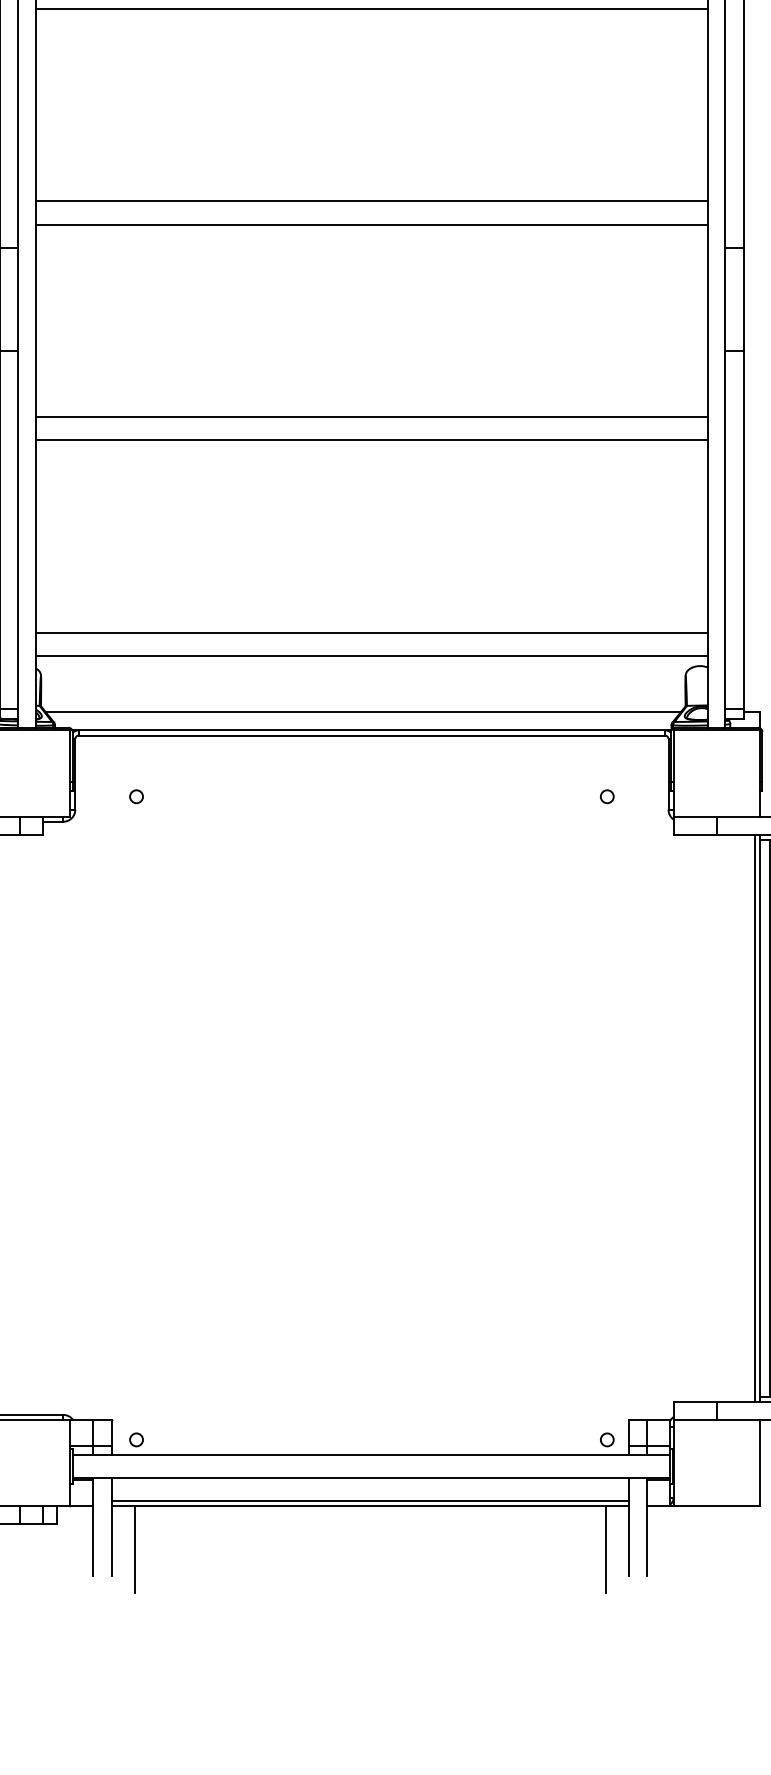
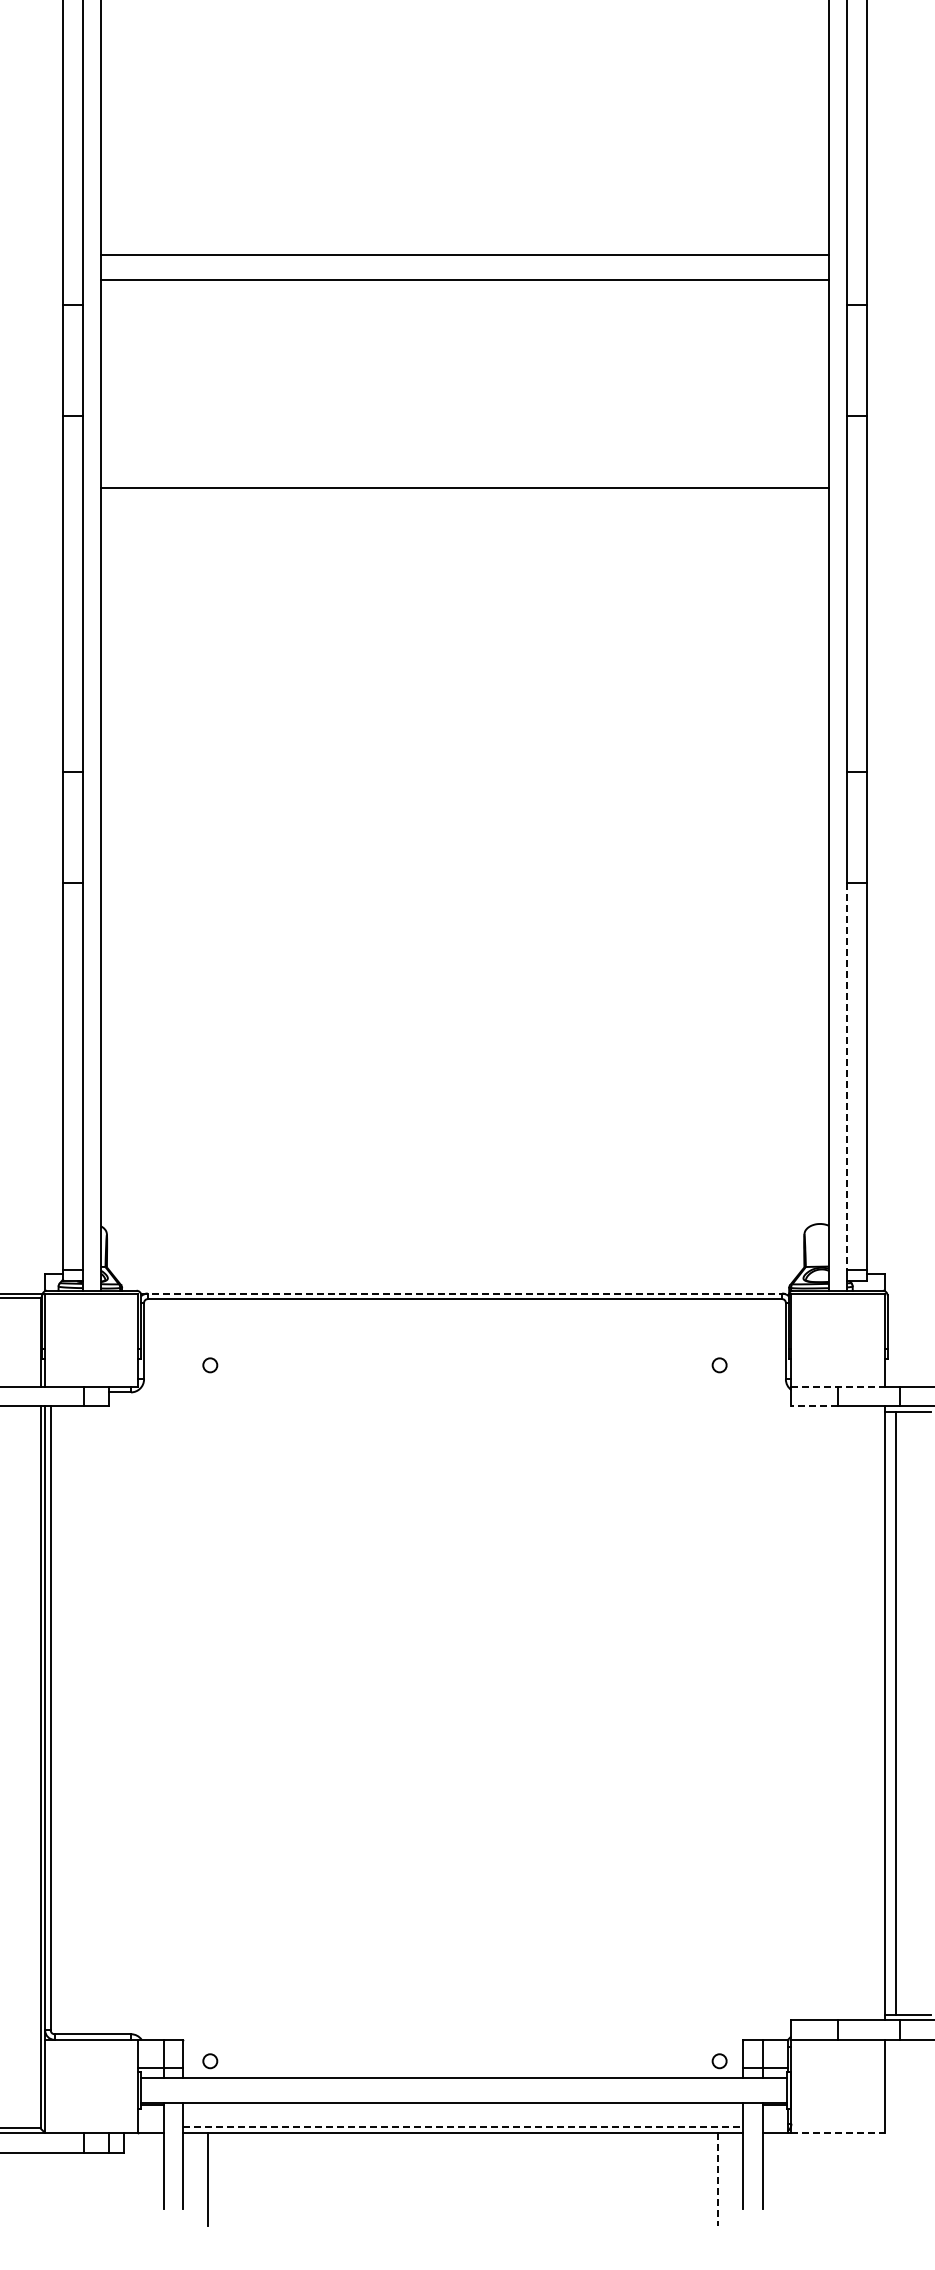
line: (371, 9) -> (464, 513), removed
line: (371, 201) -> (464, 721), removed
line: (371, 224) -> (464, 746), removed
line: (371, 417) -> (464, 954), removed
line: (371, 440) -> (464, 979), removed
line: (725, 529) -> (847, 1076), solid -> dashed
line: (371, 632) -> (464, 1187), removed
line: (371, 655) -> (464, 1212), removed
line: (363, 711) -> (455, 1273), removed
line: (372, 730) -> (465, 1293), solid -> dashed
line: (717, 816) -> (838, 1386), solid -> dashed
line: (694, 834) -> (814, 1406), solid -> dashed
line: (755, 1118) -> (879, 1713), removed
line: (370, 1501) -> (463, 2127), solid -> dashed
line: (717, 1506) -> (838, 2133), solid -> dashed
line: (605, 1549) -> (717, 2179), solid -> dashed

